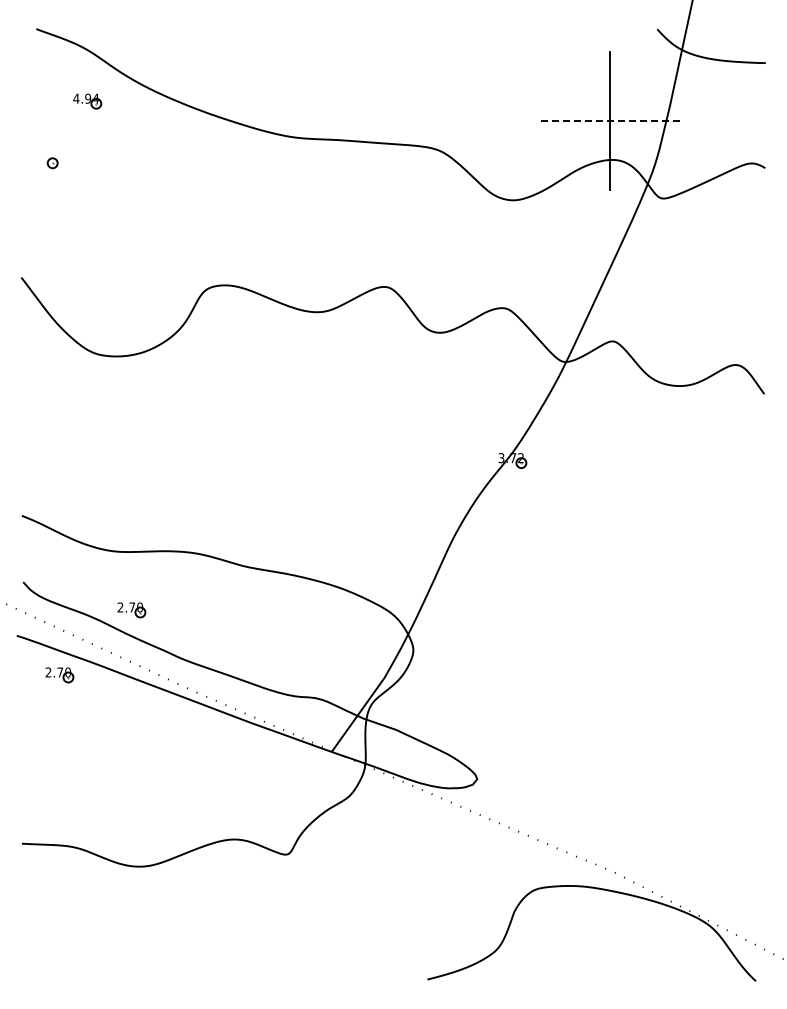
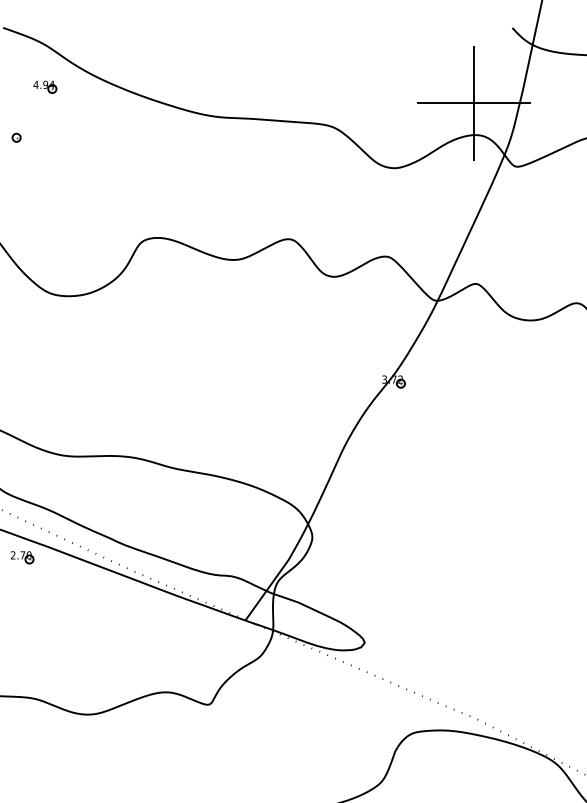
line: (610, 121) -> (474, 103), dashed -> solid
part: (131, 610) -> (81, 504), removed

